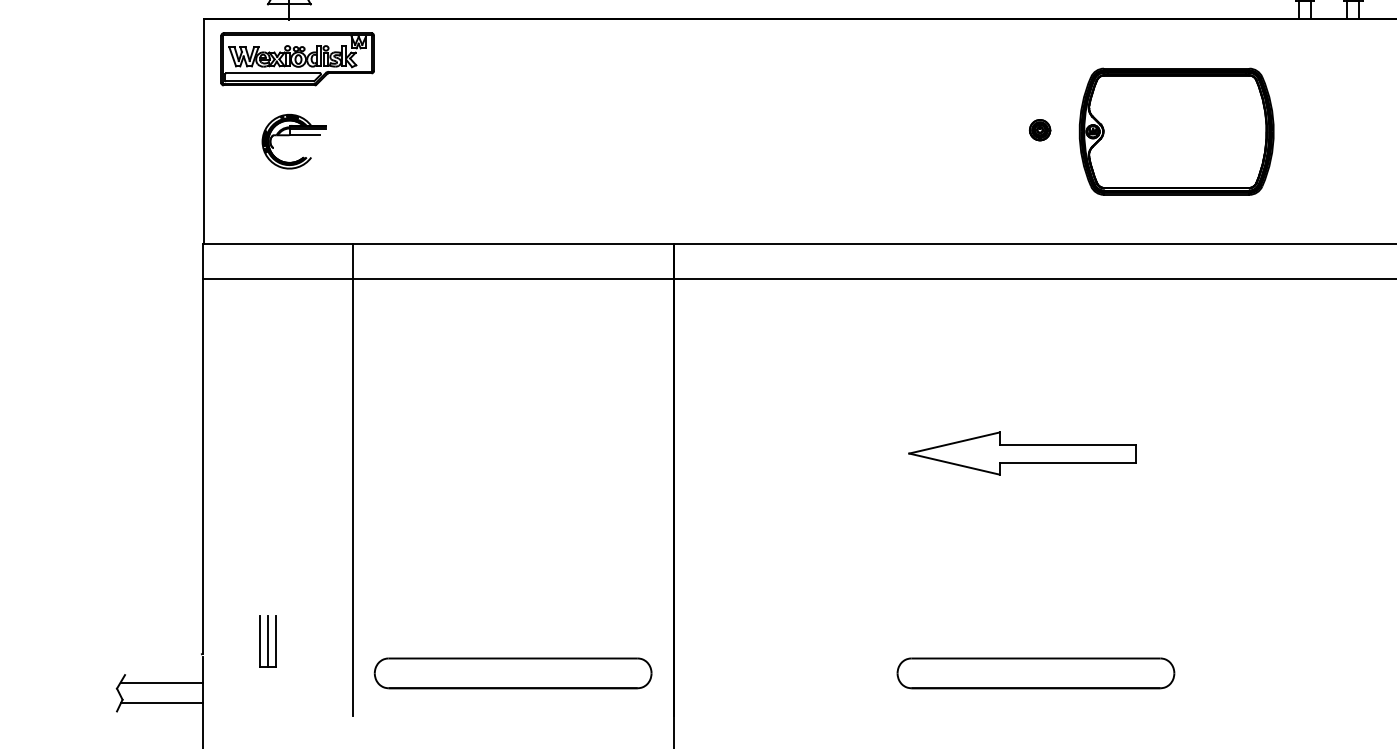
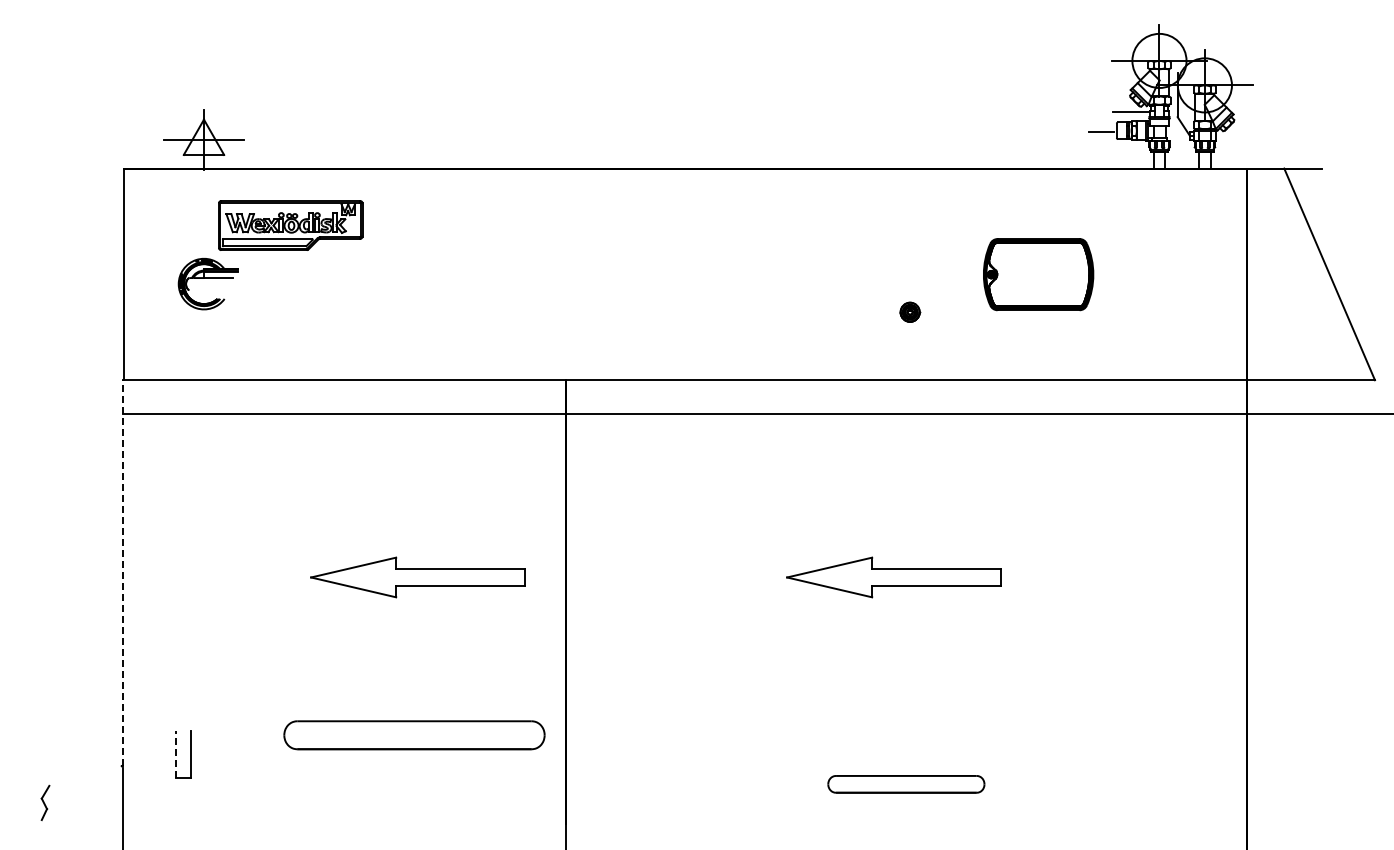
part: (297, 59) -> (290, 225), moved
part: (1040, 129) -> (910, 311), moved
part: (1176, 131) -> (1038, 274), size x0.6
line: (203, 449) -> (123, 573), solid -> dashed
part: (516, 453) -> (417, 577), added
line: (352, 480) -> (263, 602), removed
line: (267, 640) -> (183, 753), removed
line: (260, 641) -> (176, 754), solid -> dashed
part: (513, 673) -> (414, 735), moved
part: (1036, 673) -> (906, 784), size x0.6
line: (162, 683) -> (84, 793), removed
line: (162, 702) -> (84, 811), removed

